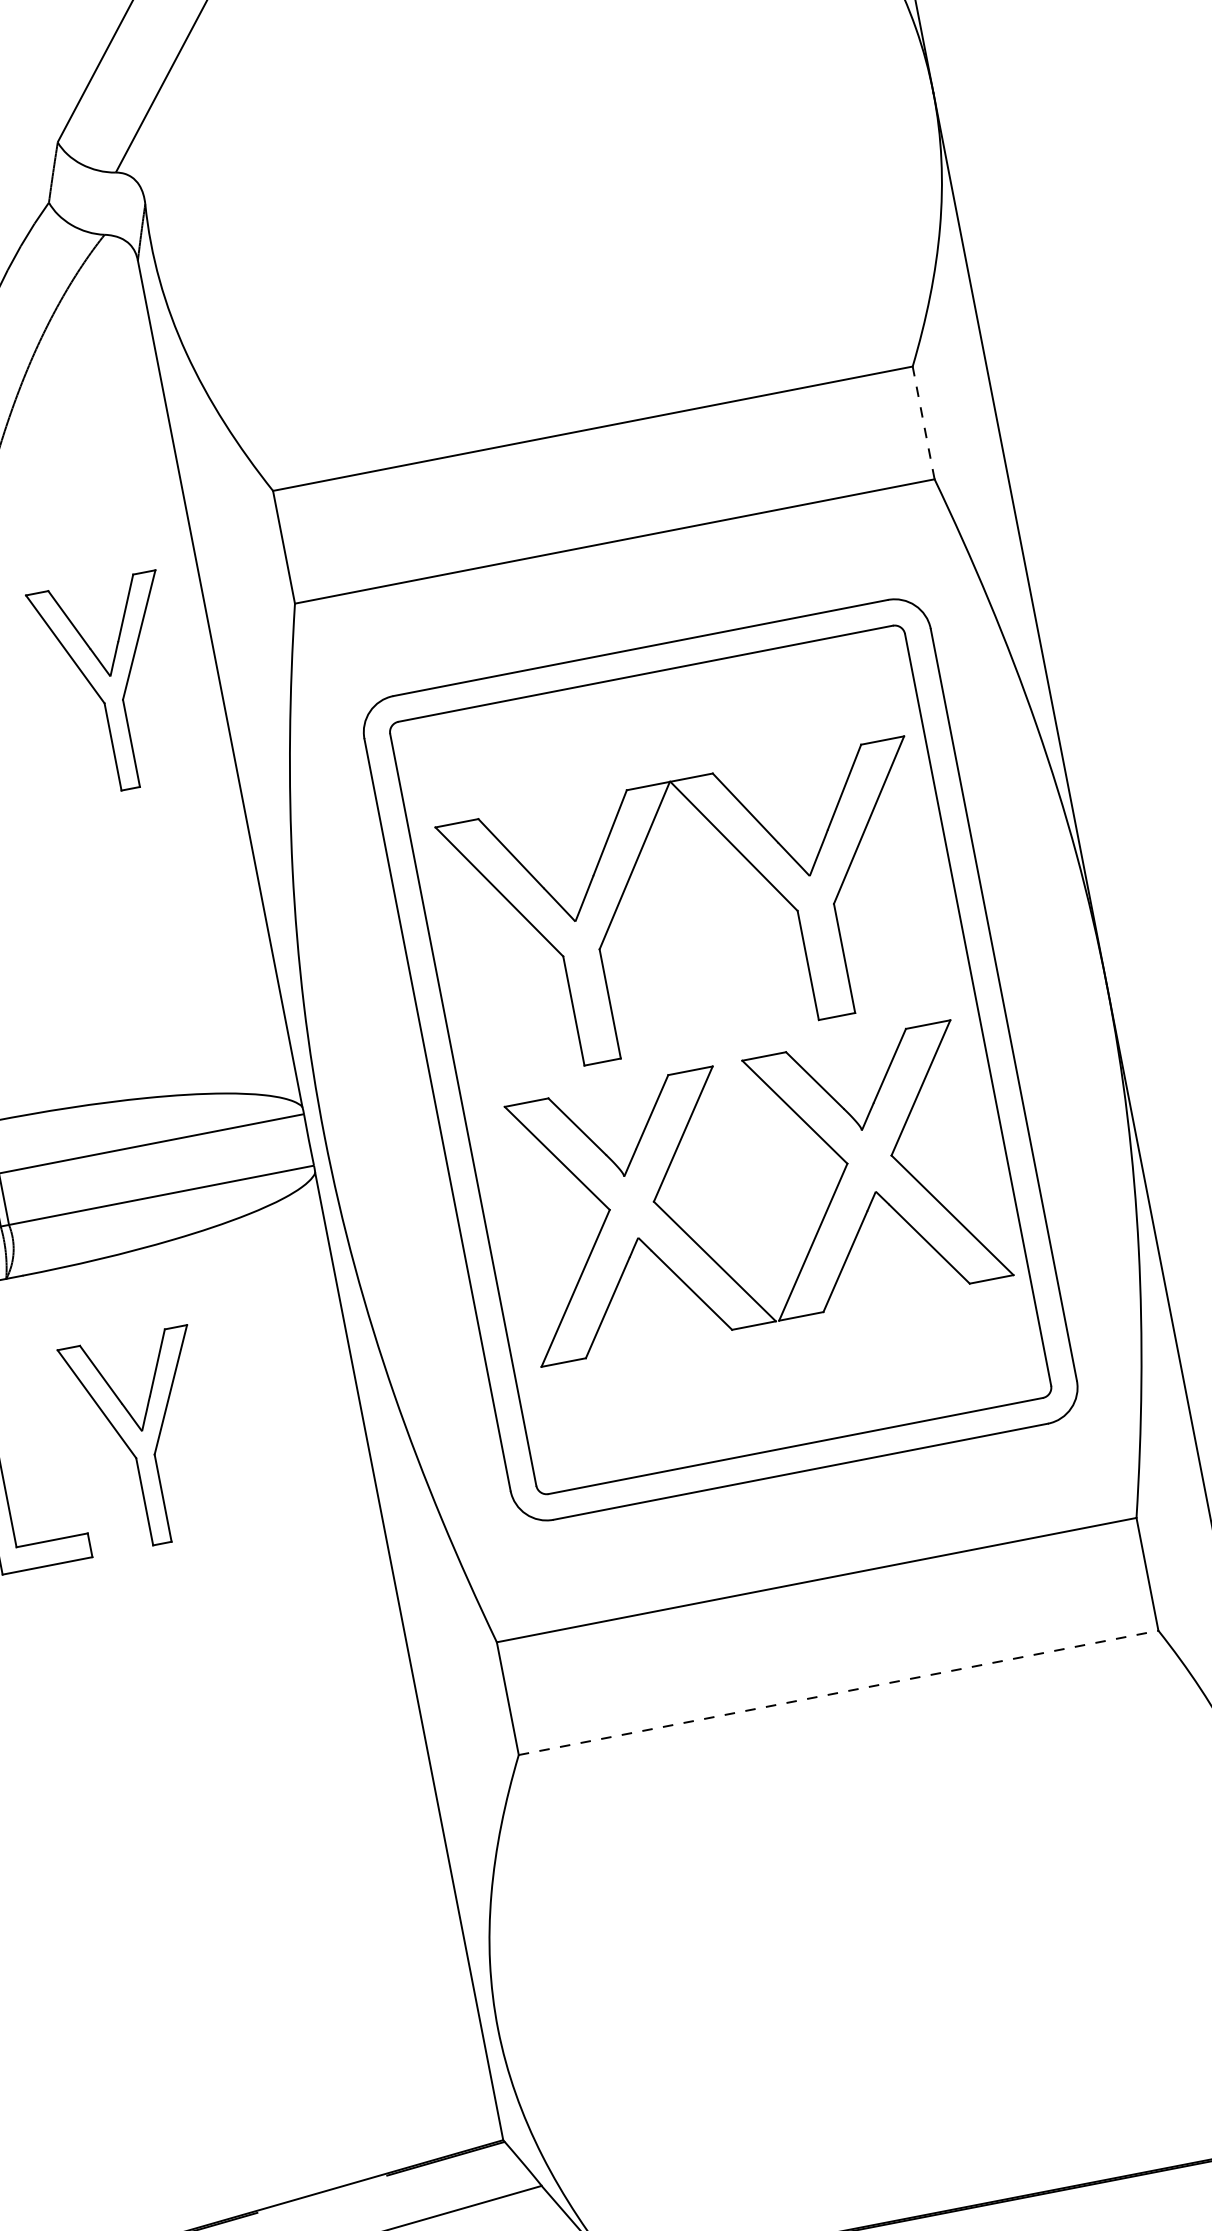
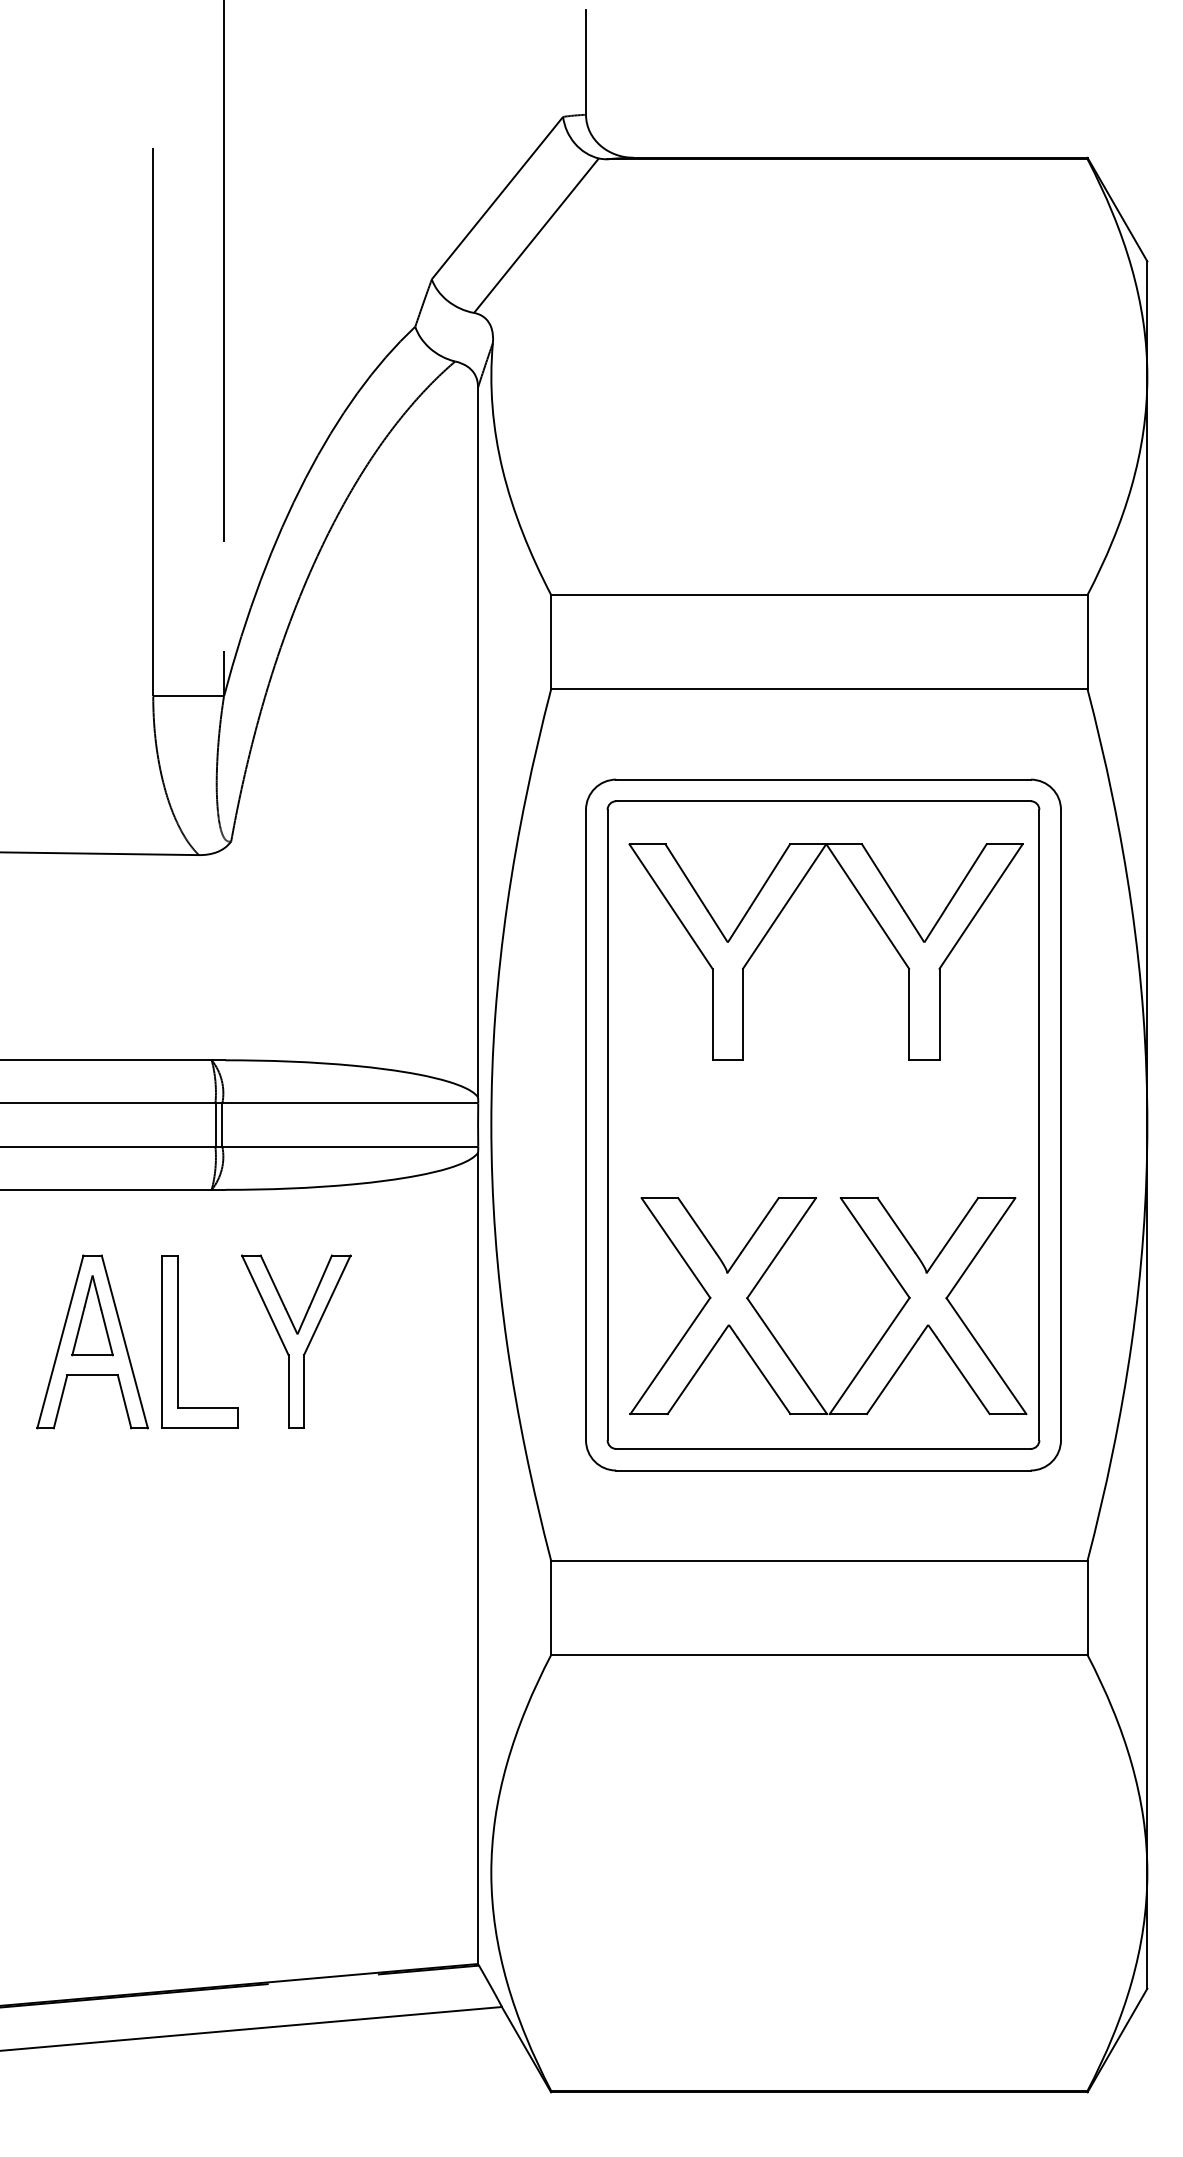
line: (923, 422) -> (1087, 641), dashed -> solid
part: (110, 685) -> (389, 726), removed
part: (629, 882) -> (777, 919), moved
part: (821, 1220) -> (879, 1339), moved
line: (838, 1693) -> (819, 1655), dashed -> solid

